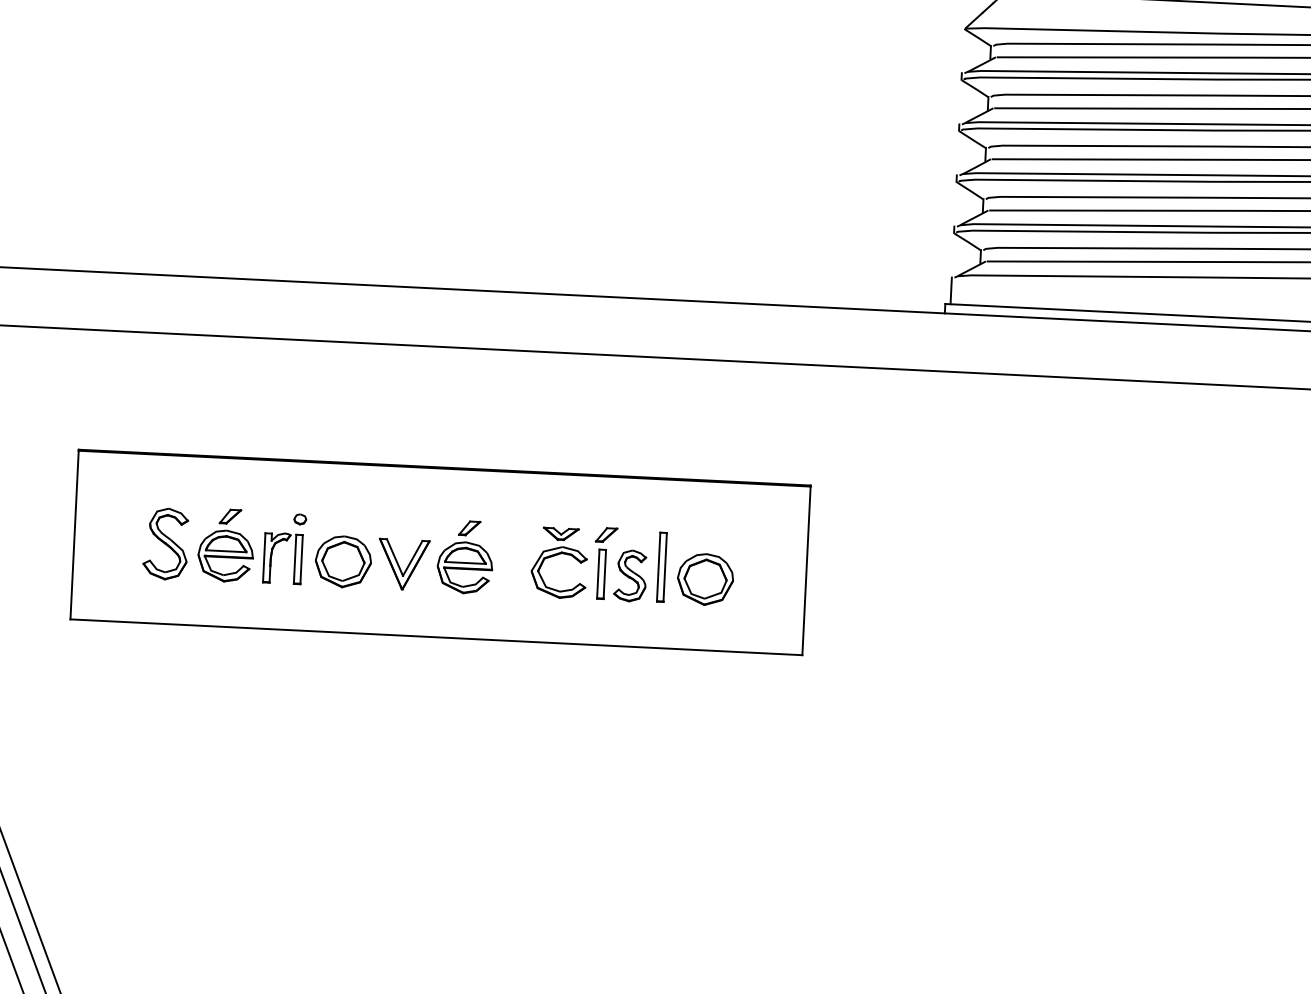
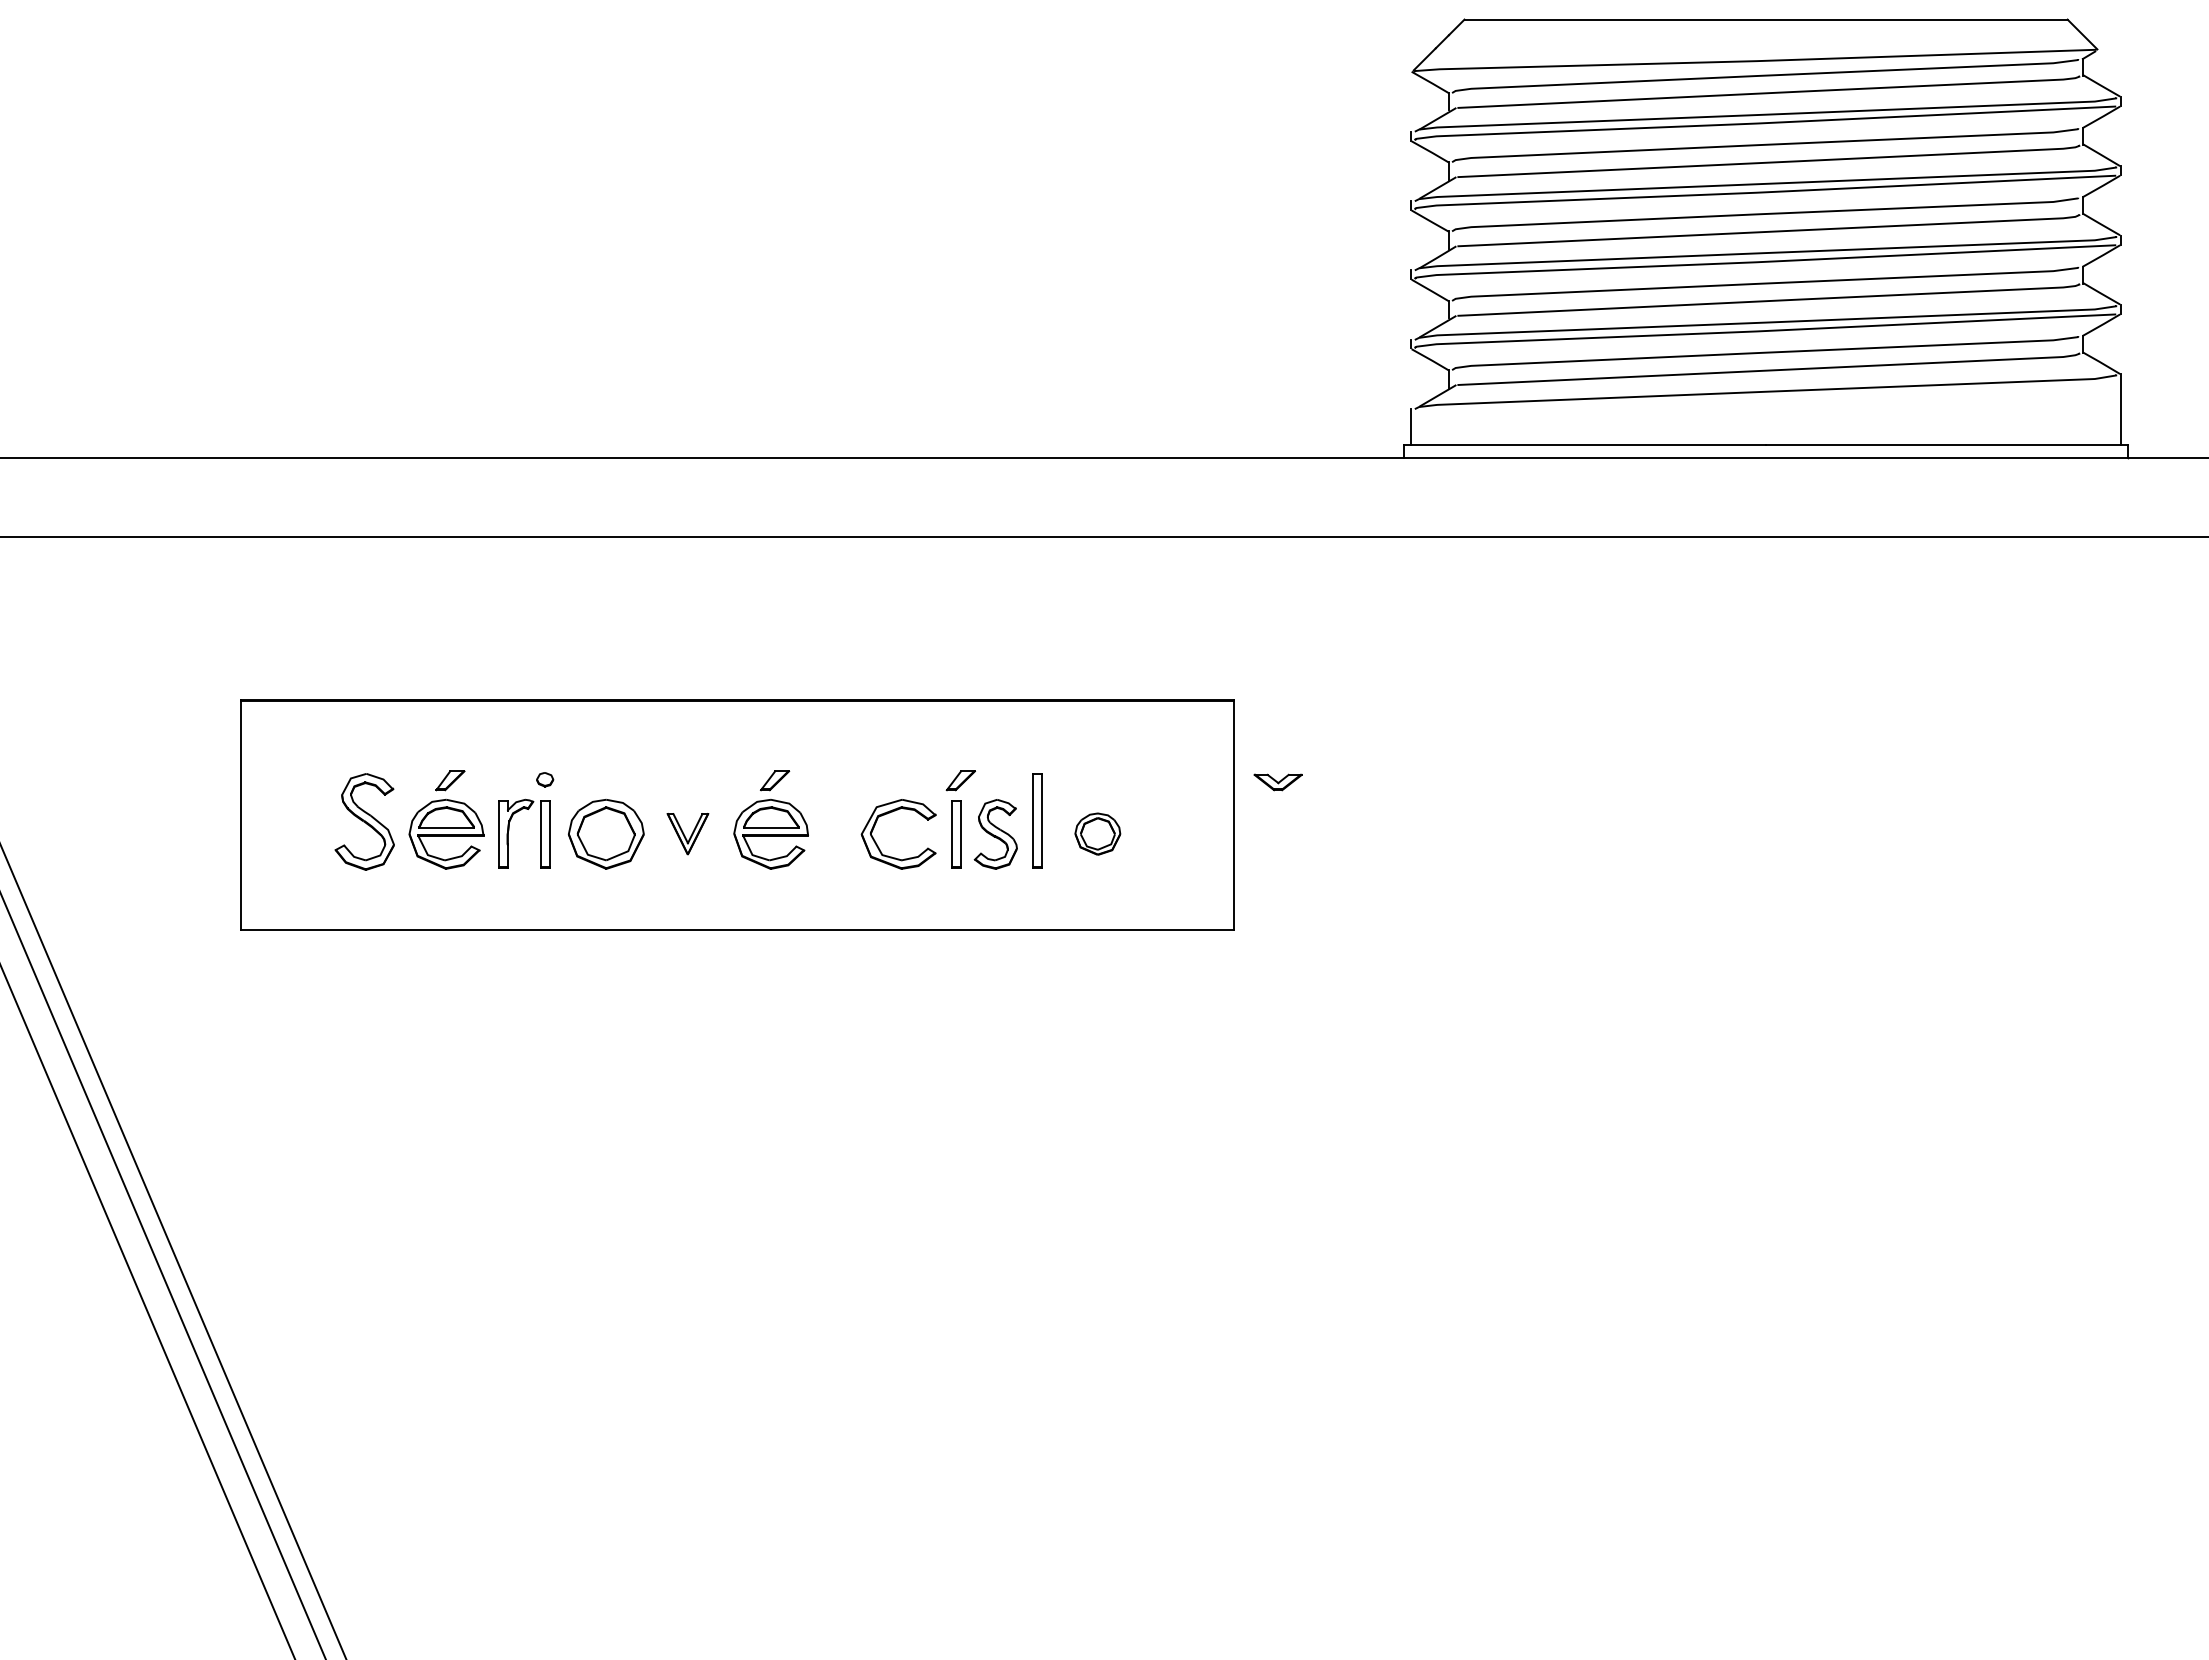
part: (560, 534) -> (1277, 782), moved
part: (403, 564) -> (687, 833), size x0.6
part: (705, 578) -> (1097, 833), size x0.6

